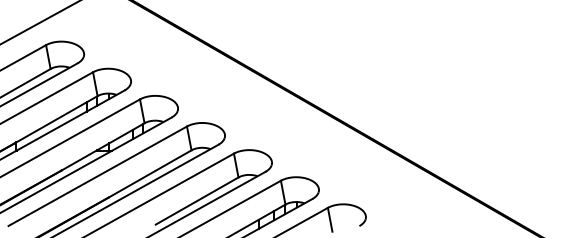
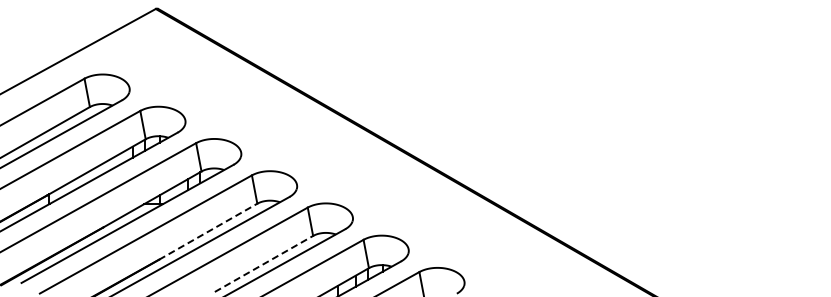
line: (150, 173) -> (208, 231), solid -> dashed
line: (197, 200) -> (264, 263), solid -> dashed

